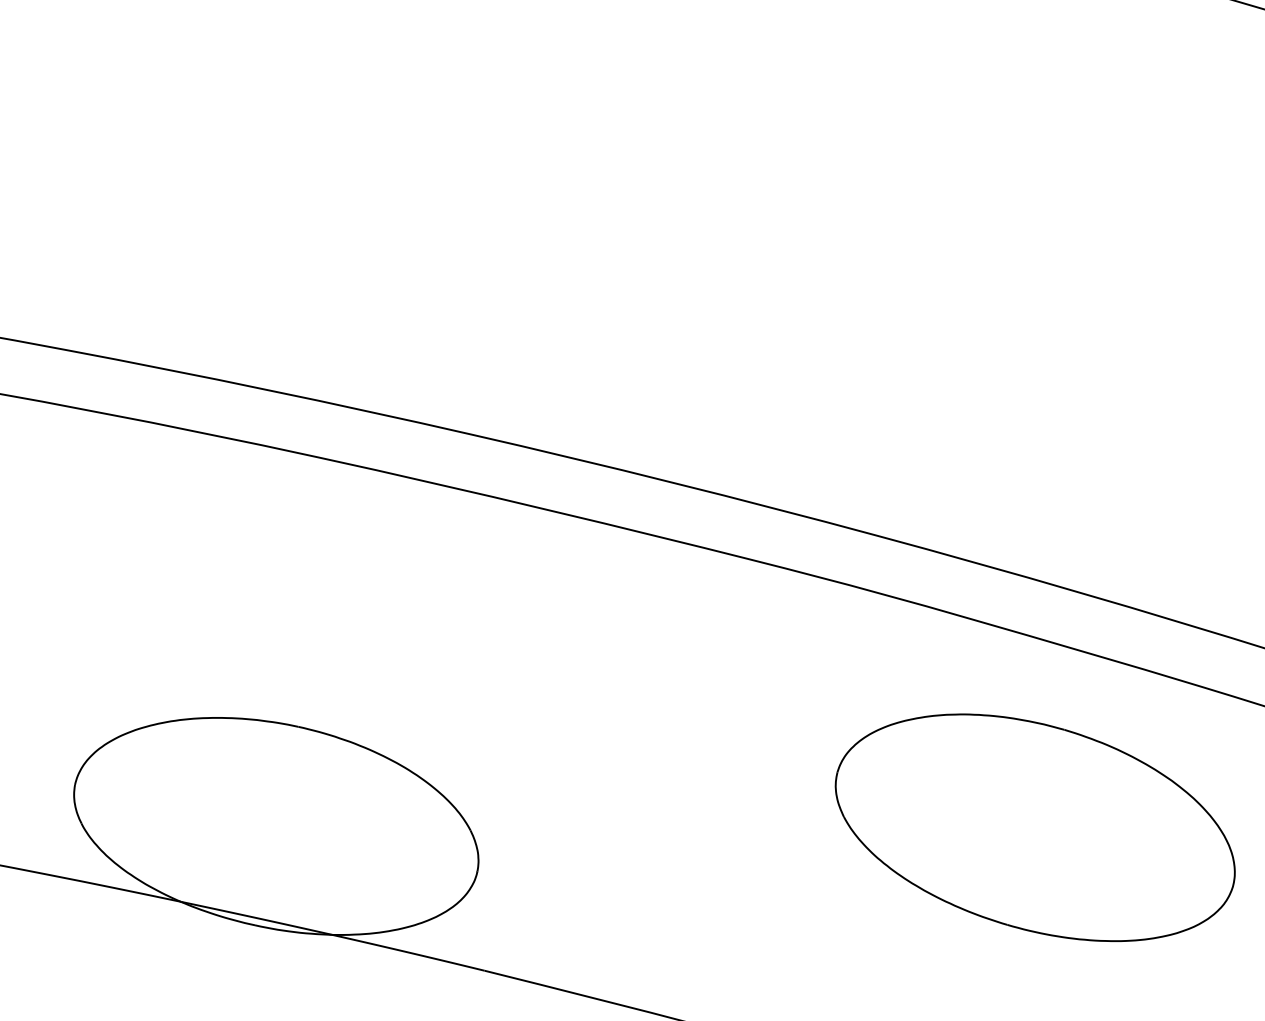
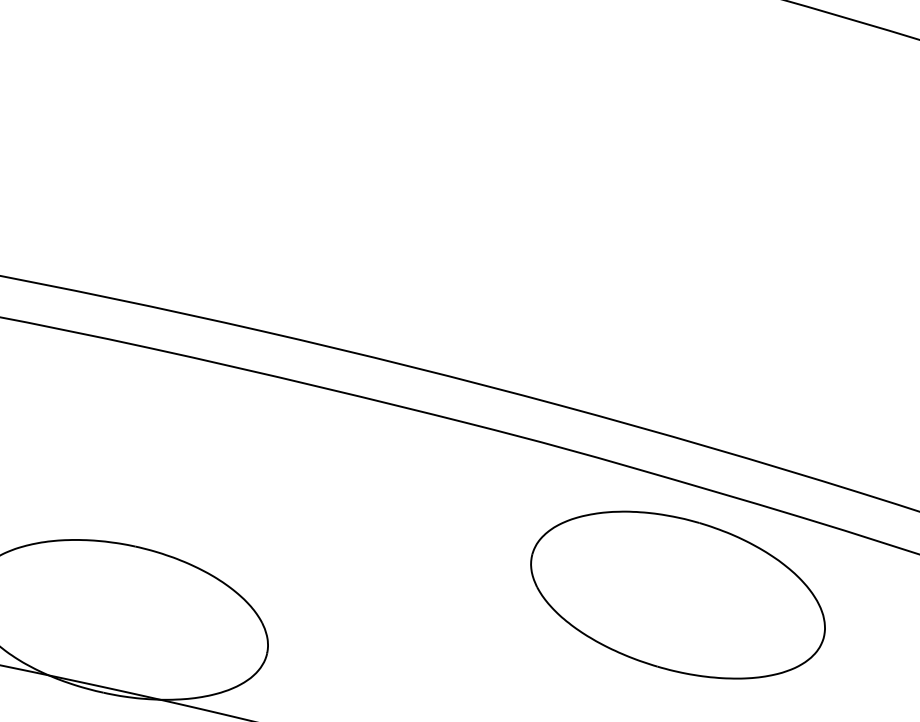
part: (1034, 827) -> (677, 594), moved

